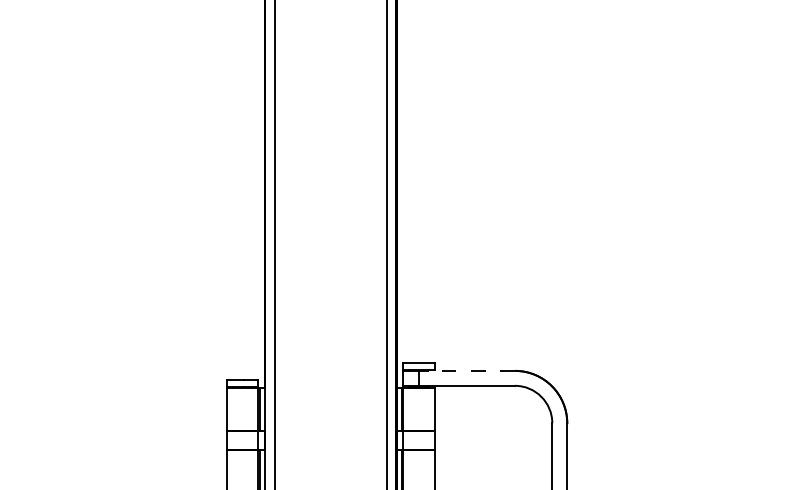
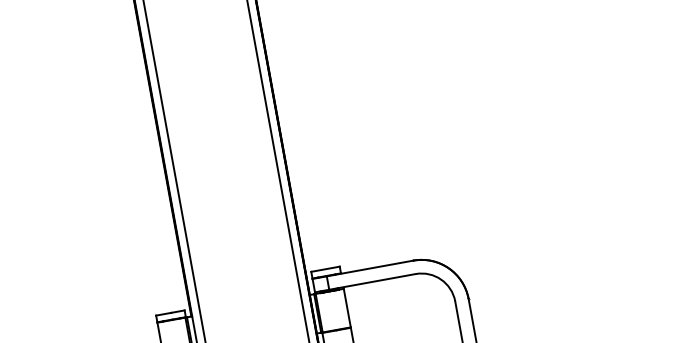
line: (466, 370) -> (369, 268), dashed -> solid

